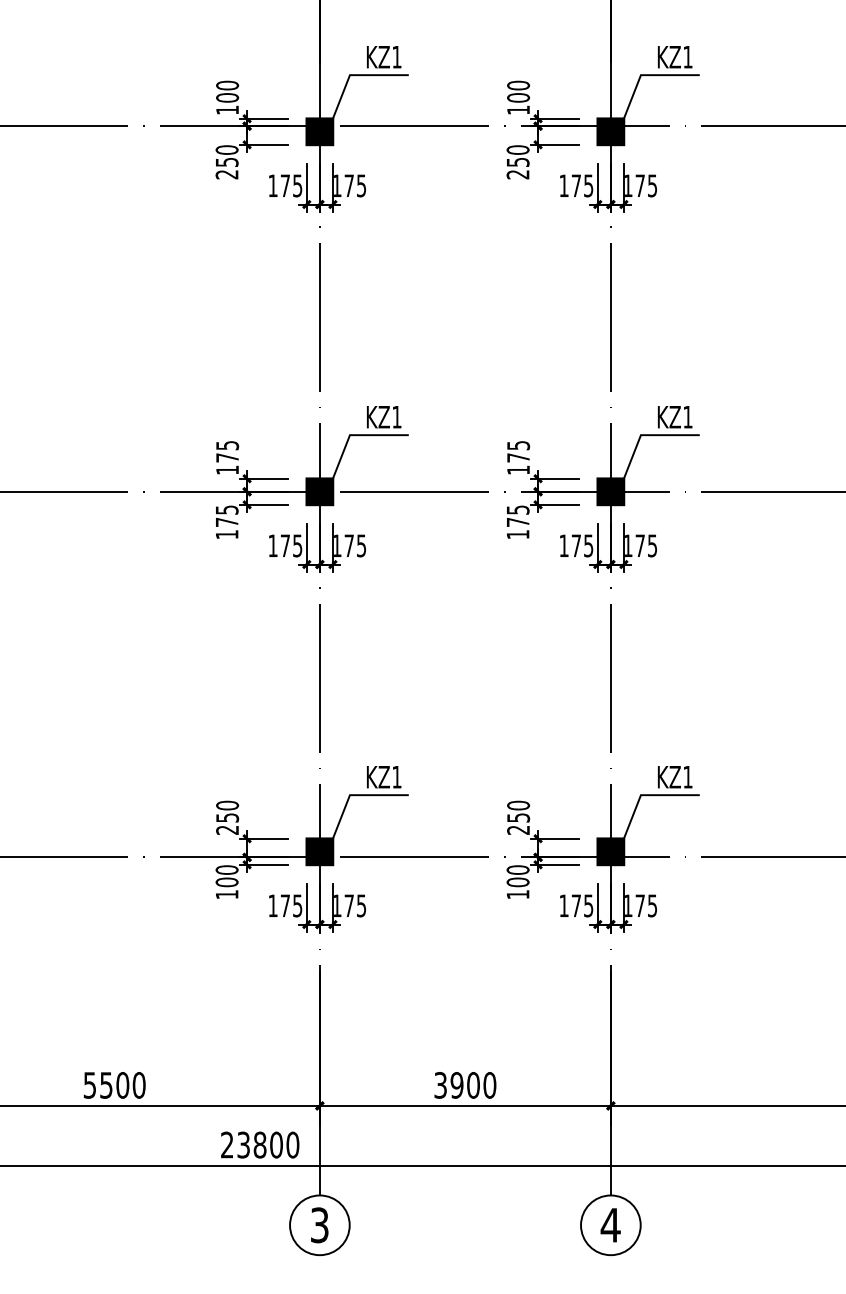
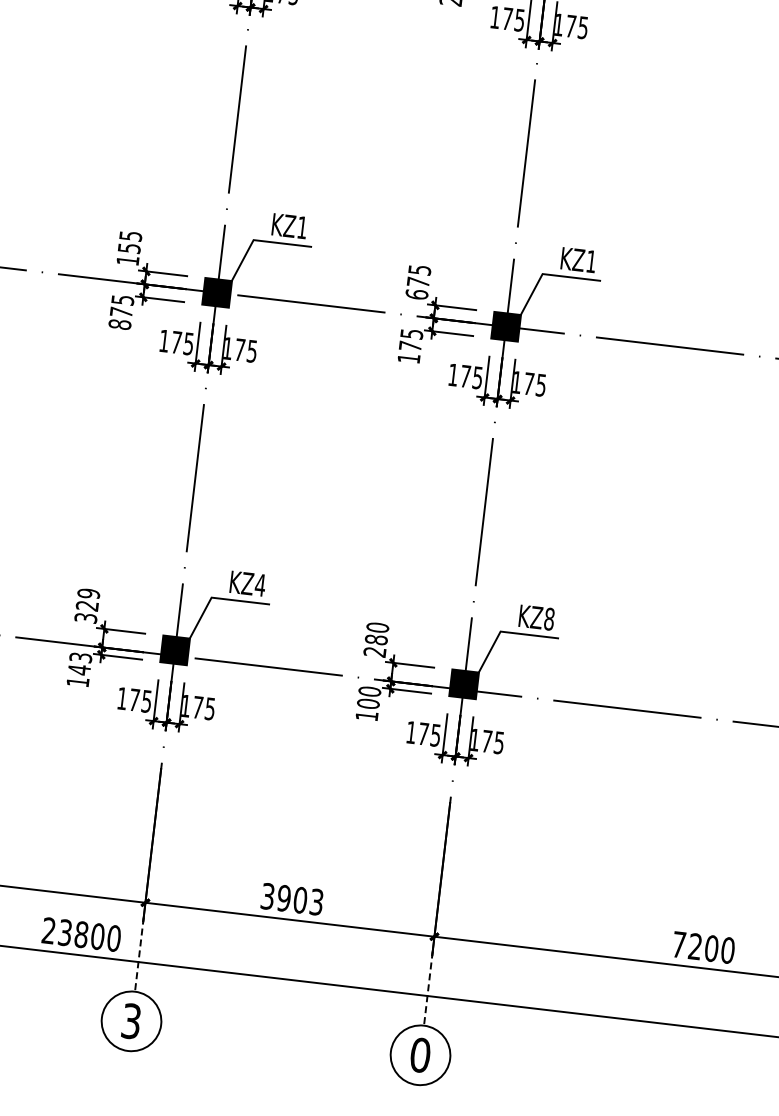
text: (227, 457) -> (129, 247), 175 -> 155
text: (518, 469) -> (416, 293), 175 -> 675
text: (226, 534) -> (119, 324), 175 -> 875
text: (687, 776) -> (549, 618), KZ1 -> KZ8
text: (396, 777) -> (259, 585), KZ1 -> KZ4
text: (227, 817) -> (87, 605), 250 -> 329
text: (518, 817) -> (376, 639), 250 -> 280
text: (226, 876) -> (79, 664), 100 -> 143
text: (489, 1085) -> (316, 902), 3900 -> 3903
line: (319, 1158) -> (138, 954), solid -> dashed
line: (610, 1158) -> (427, 988), solid -> dashed
text: (610, 1224) -> (420, 1054), 4 -> 0

